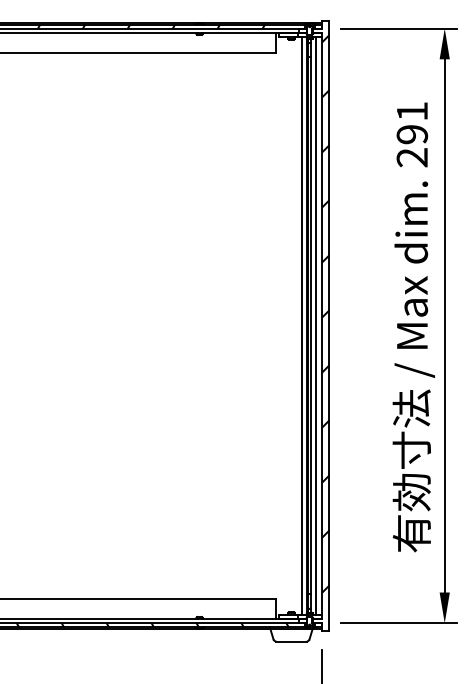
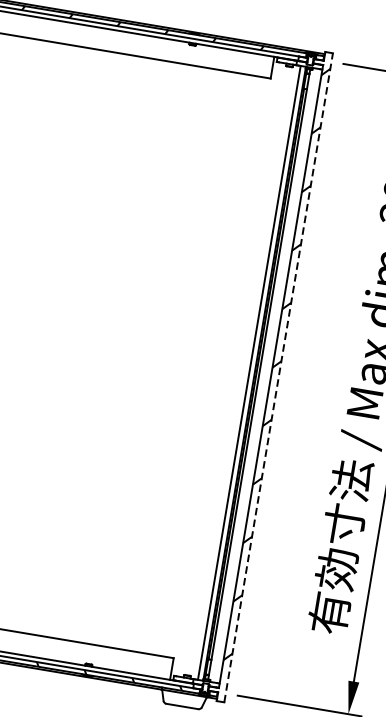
line: (316, 325) -> (265, 375), removed
line: (329, 325) -> (278, 377), solid -> dashed

